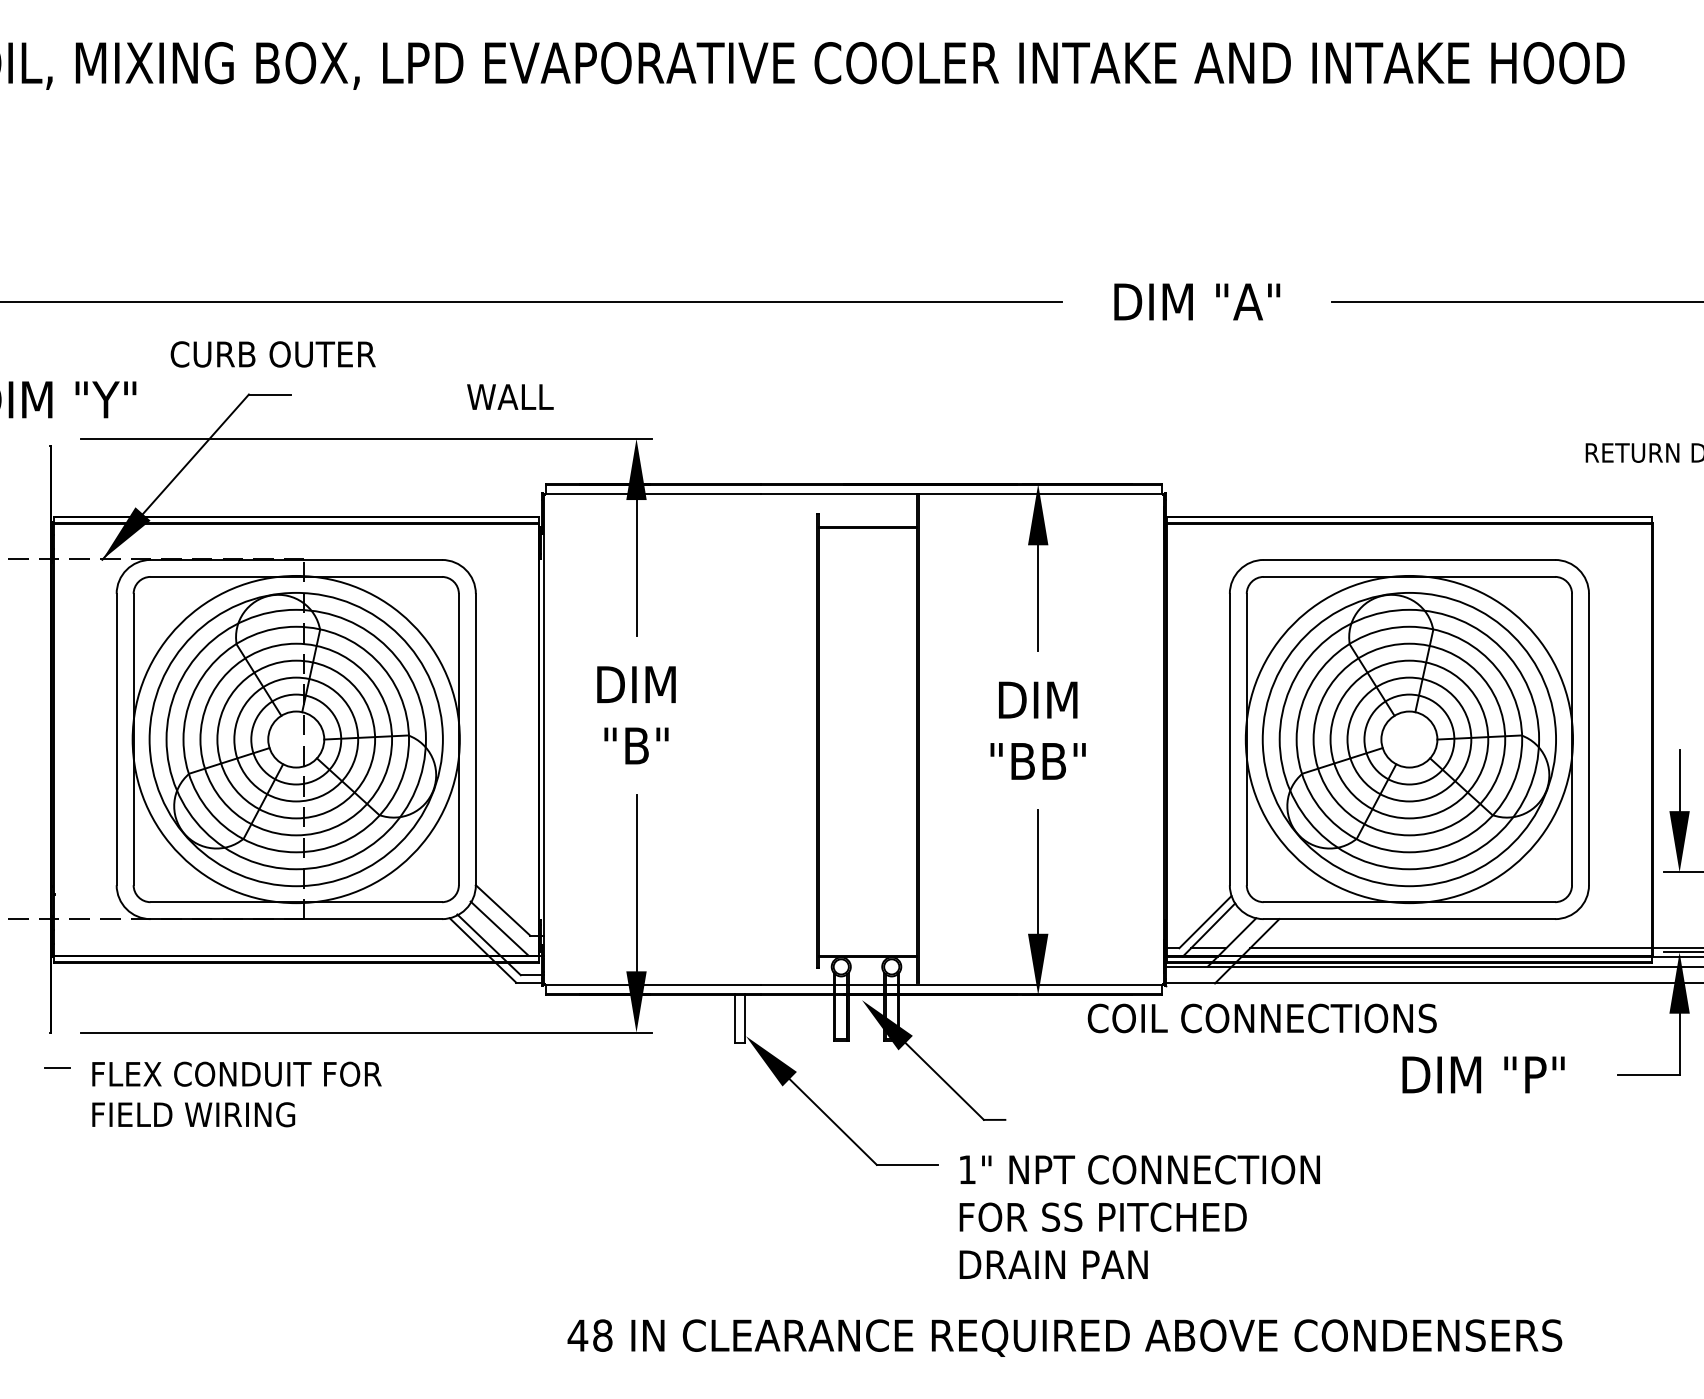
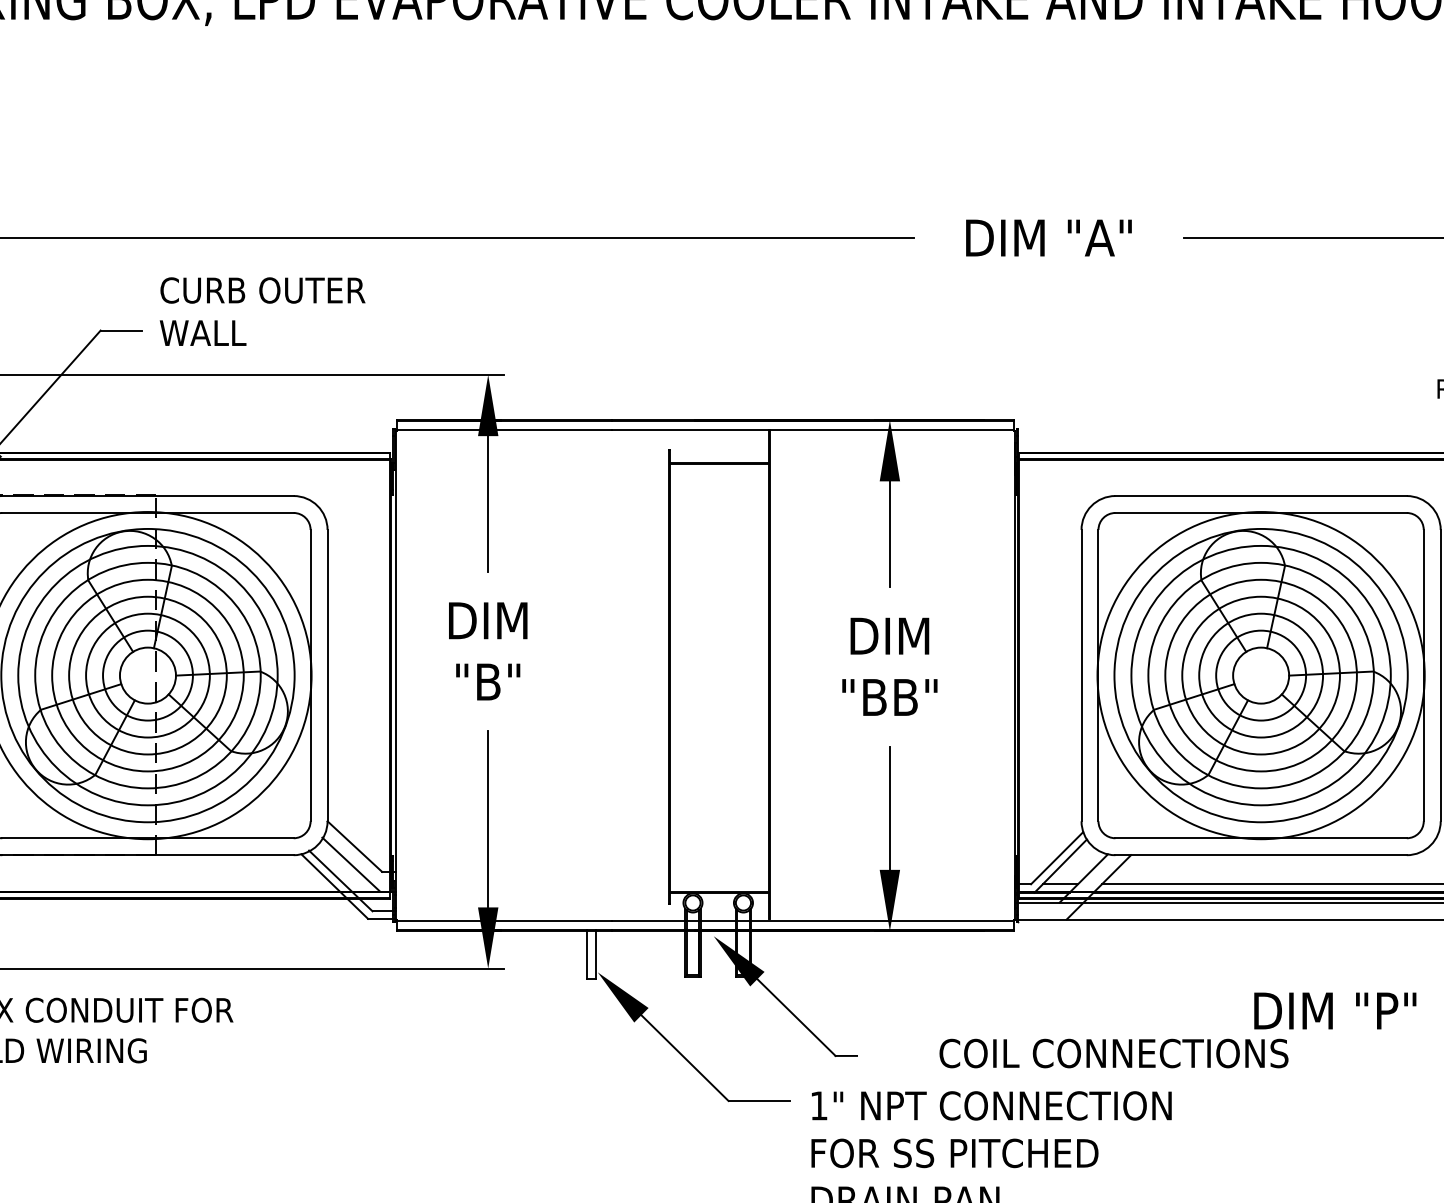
text: (272, 354) -> (262, 290), moved
text: (510, 396) -> (203, 332), moved
text: (1261, 1018) -> (1113, 1053), moved

